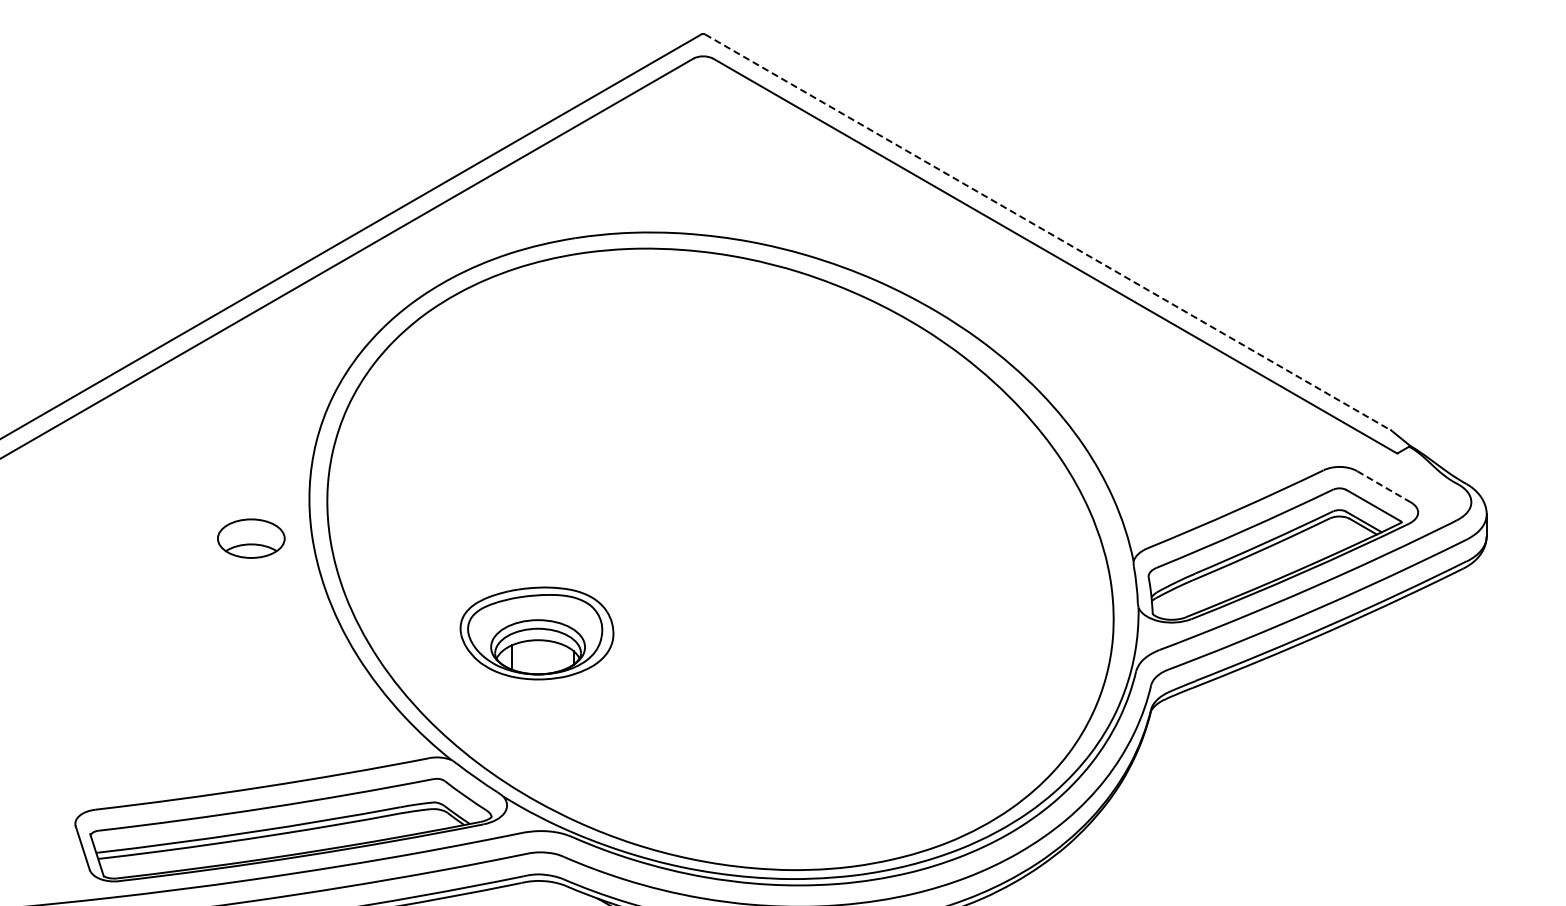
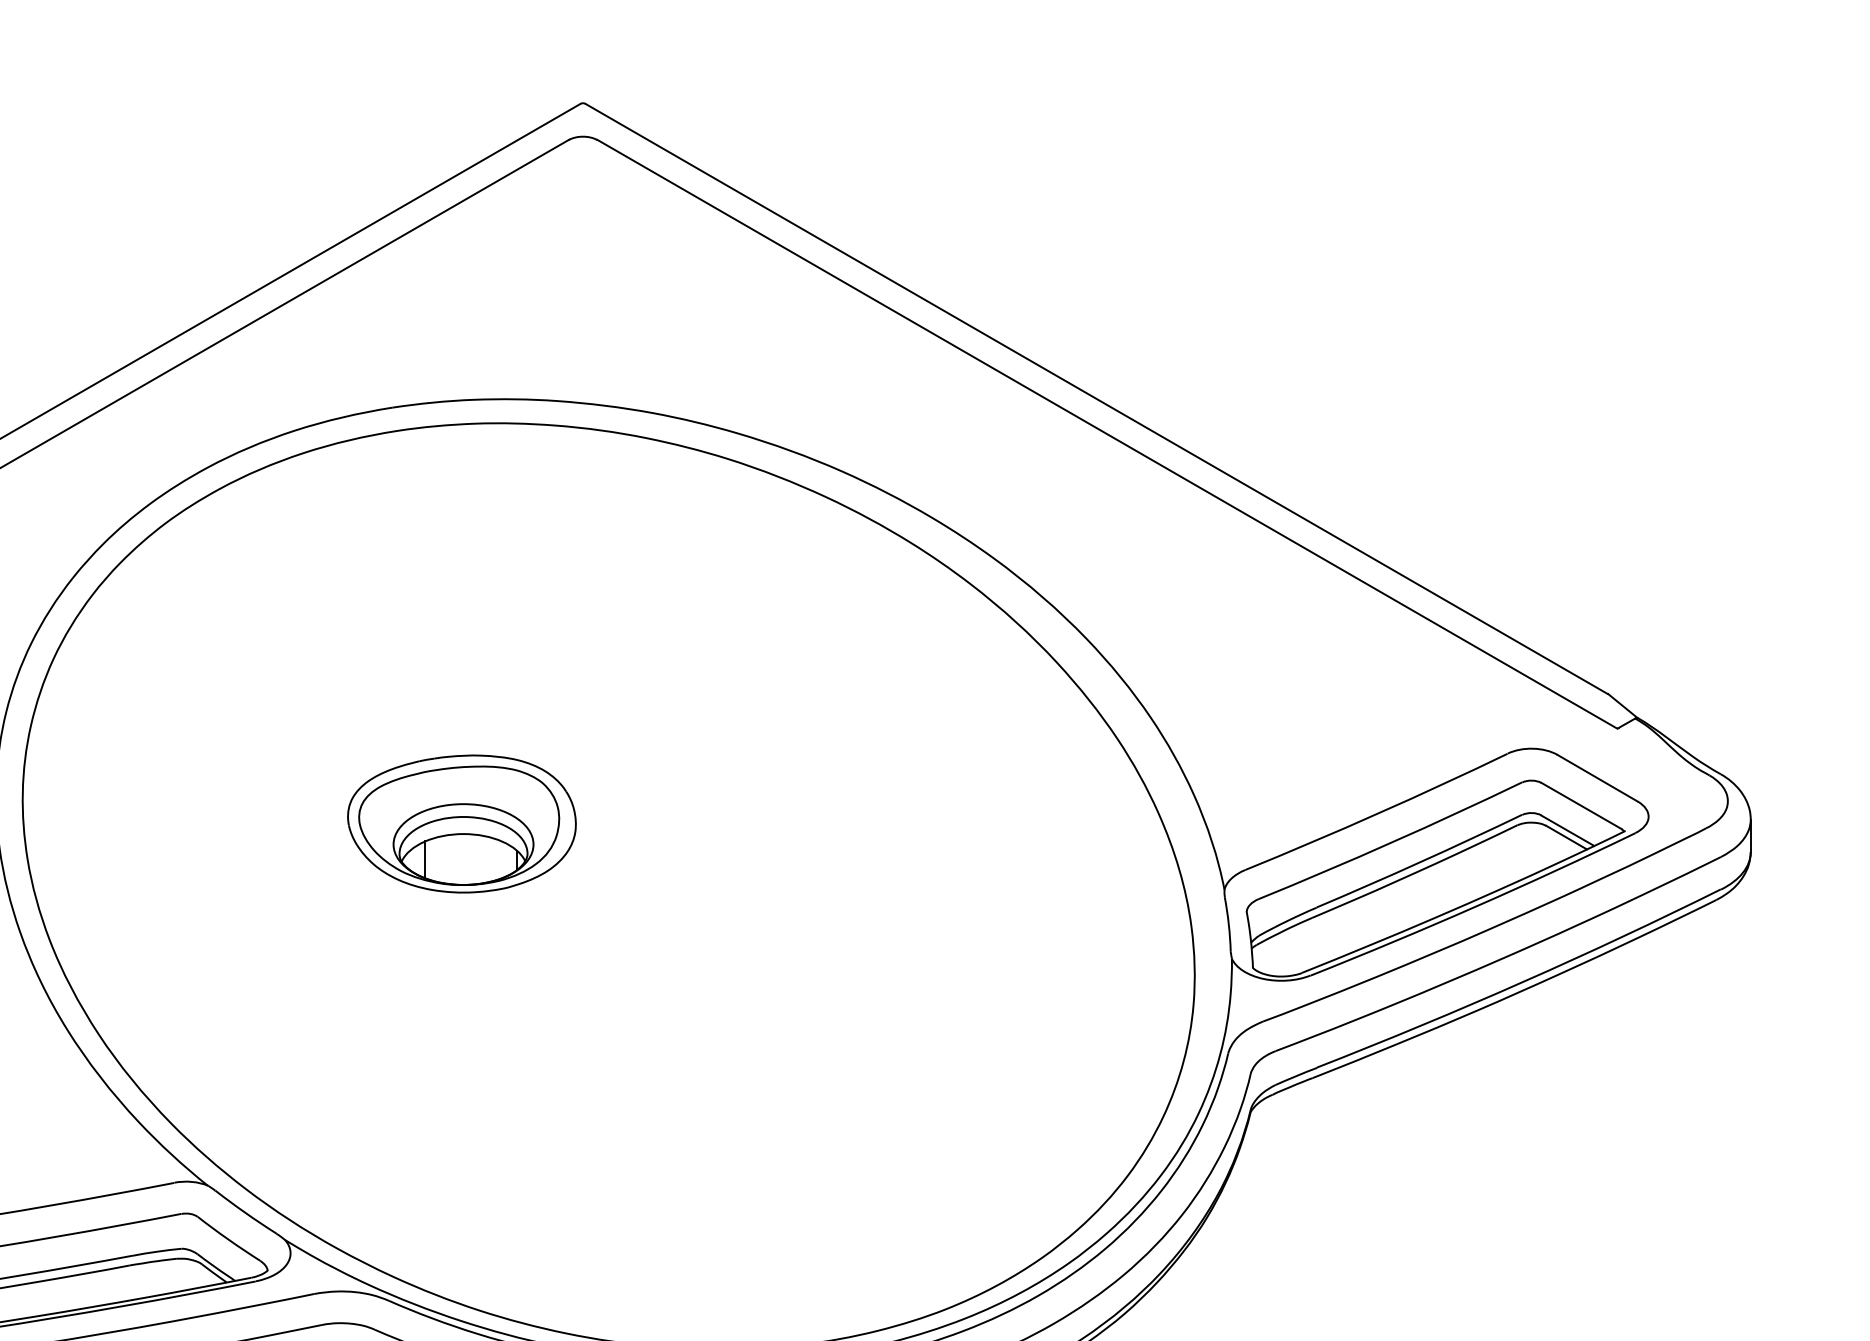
line: (1047, 232) -> (1096, 399), dashed -> solid
line: (1383, 486) -> (1596, 777), dashed -> solid
part: (536, 633) -> (461, 824), moved

